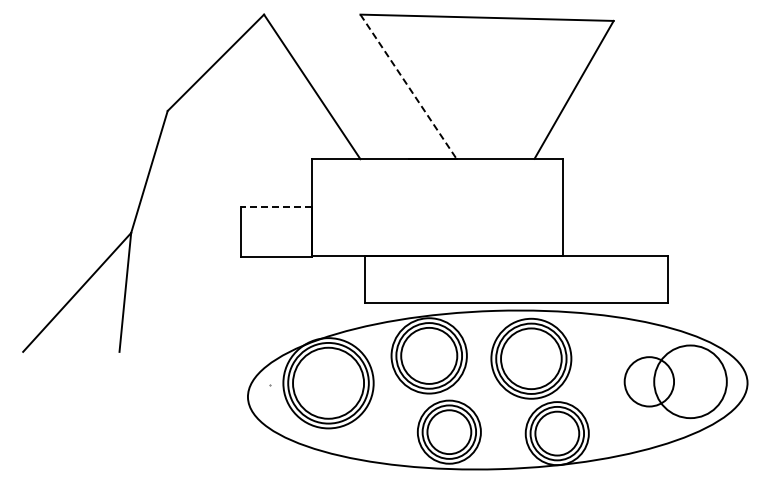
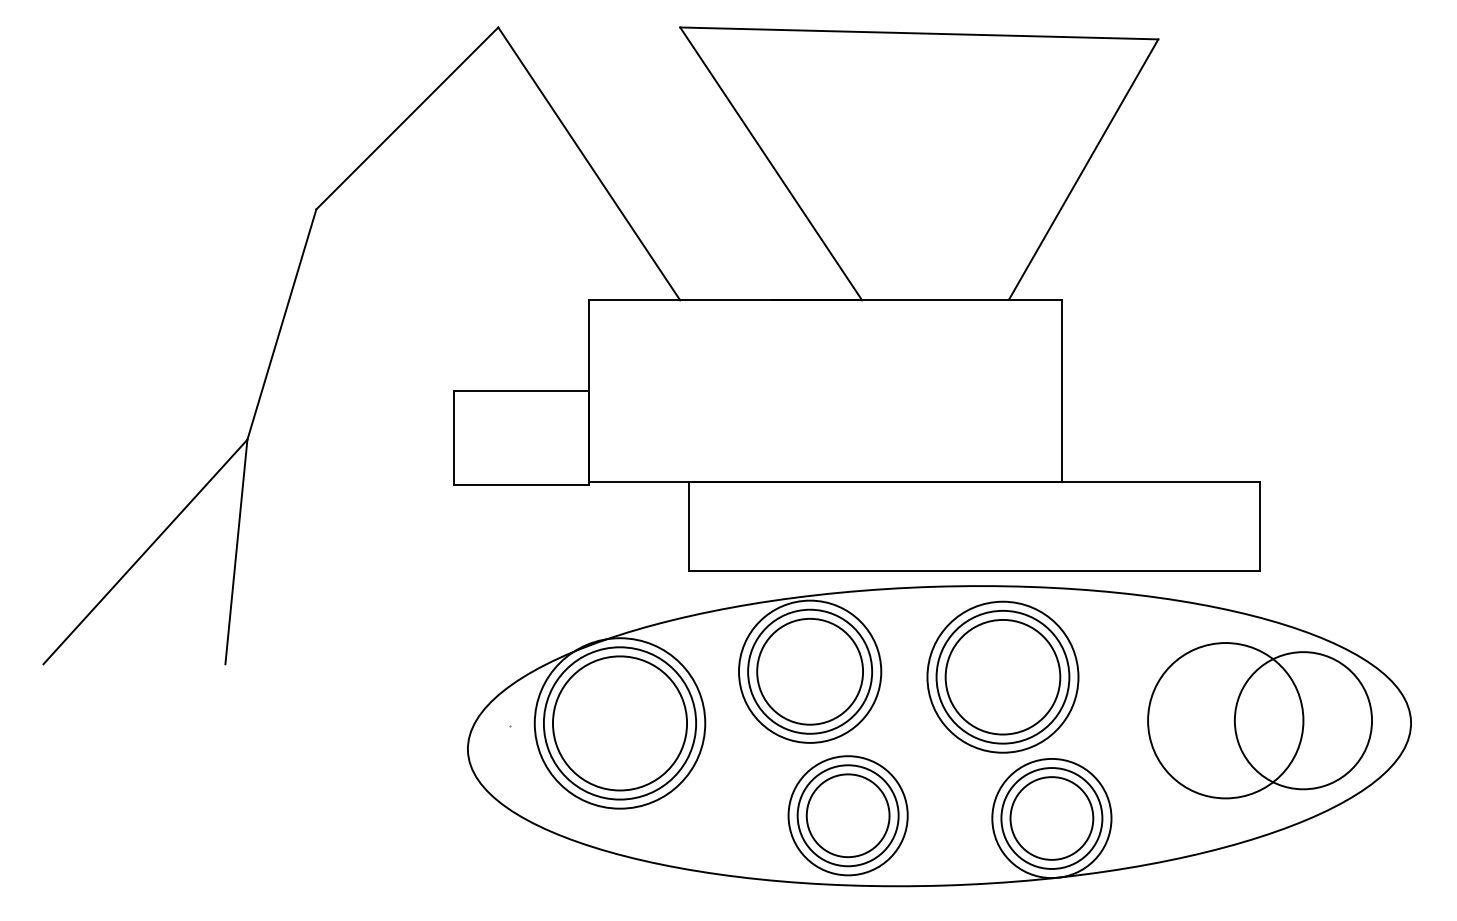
line: (408, 86) -> (770, 163), dashed -> solid
line: (276, 207) -> (521, 391), dashed -> solid
circle: (649, 381) -> (1225, 720), size x1.67

